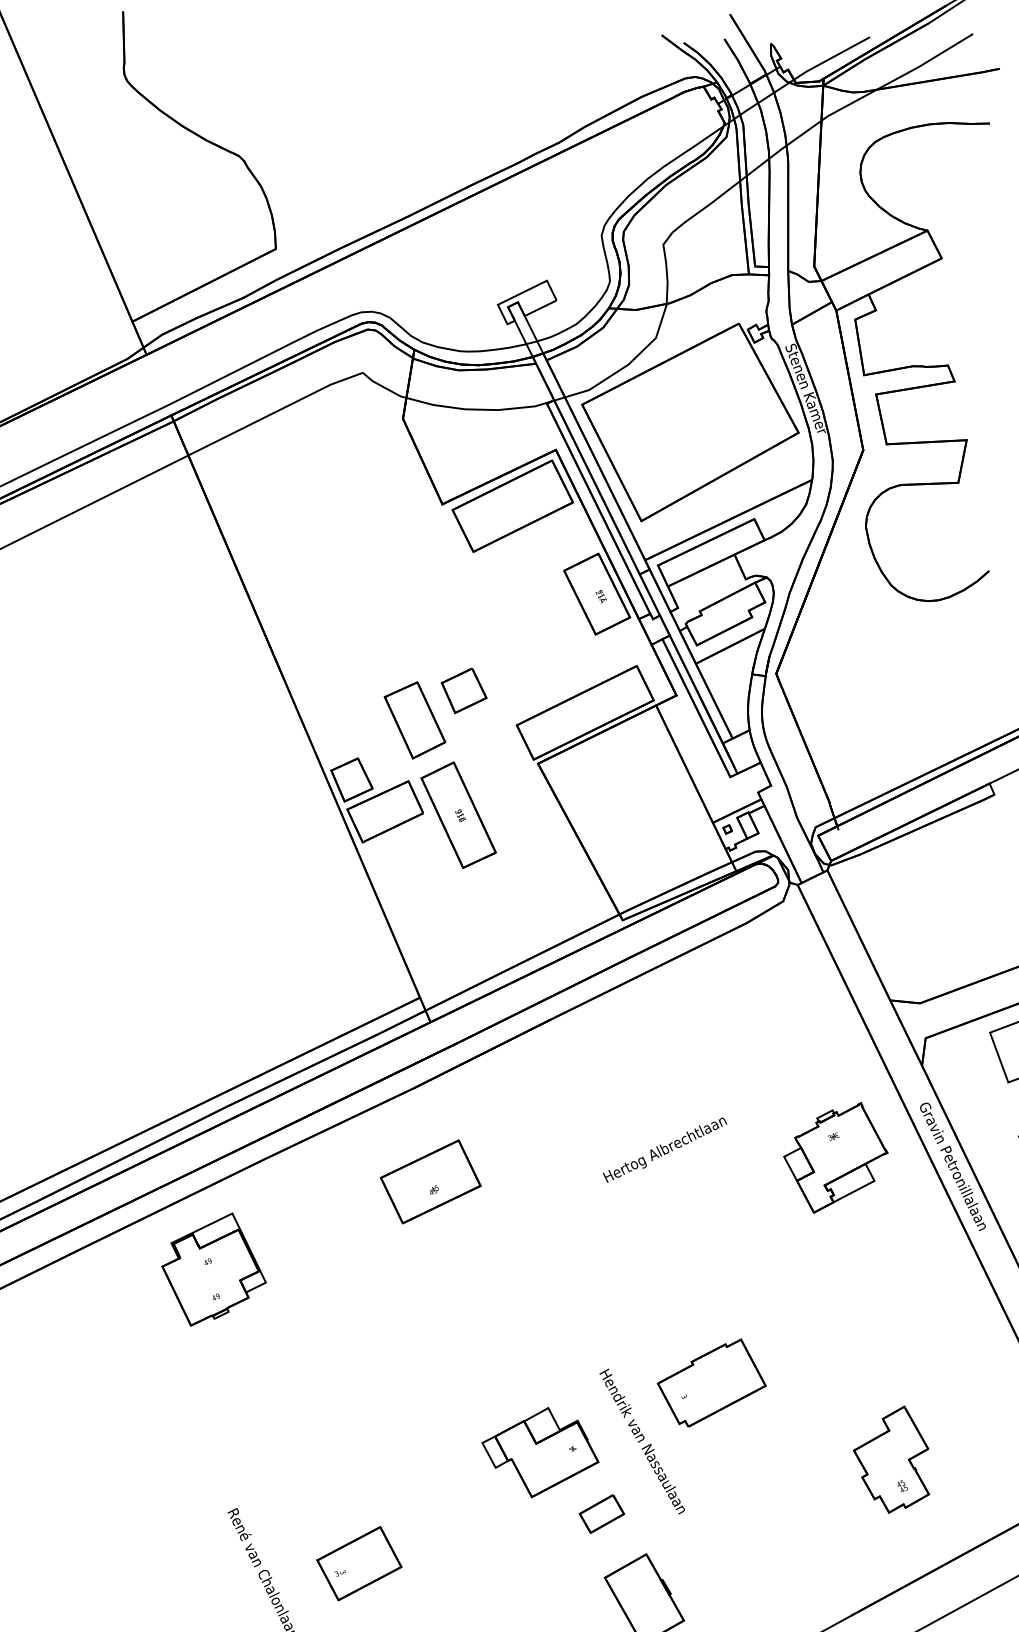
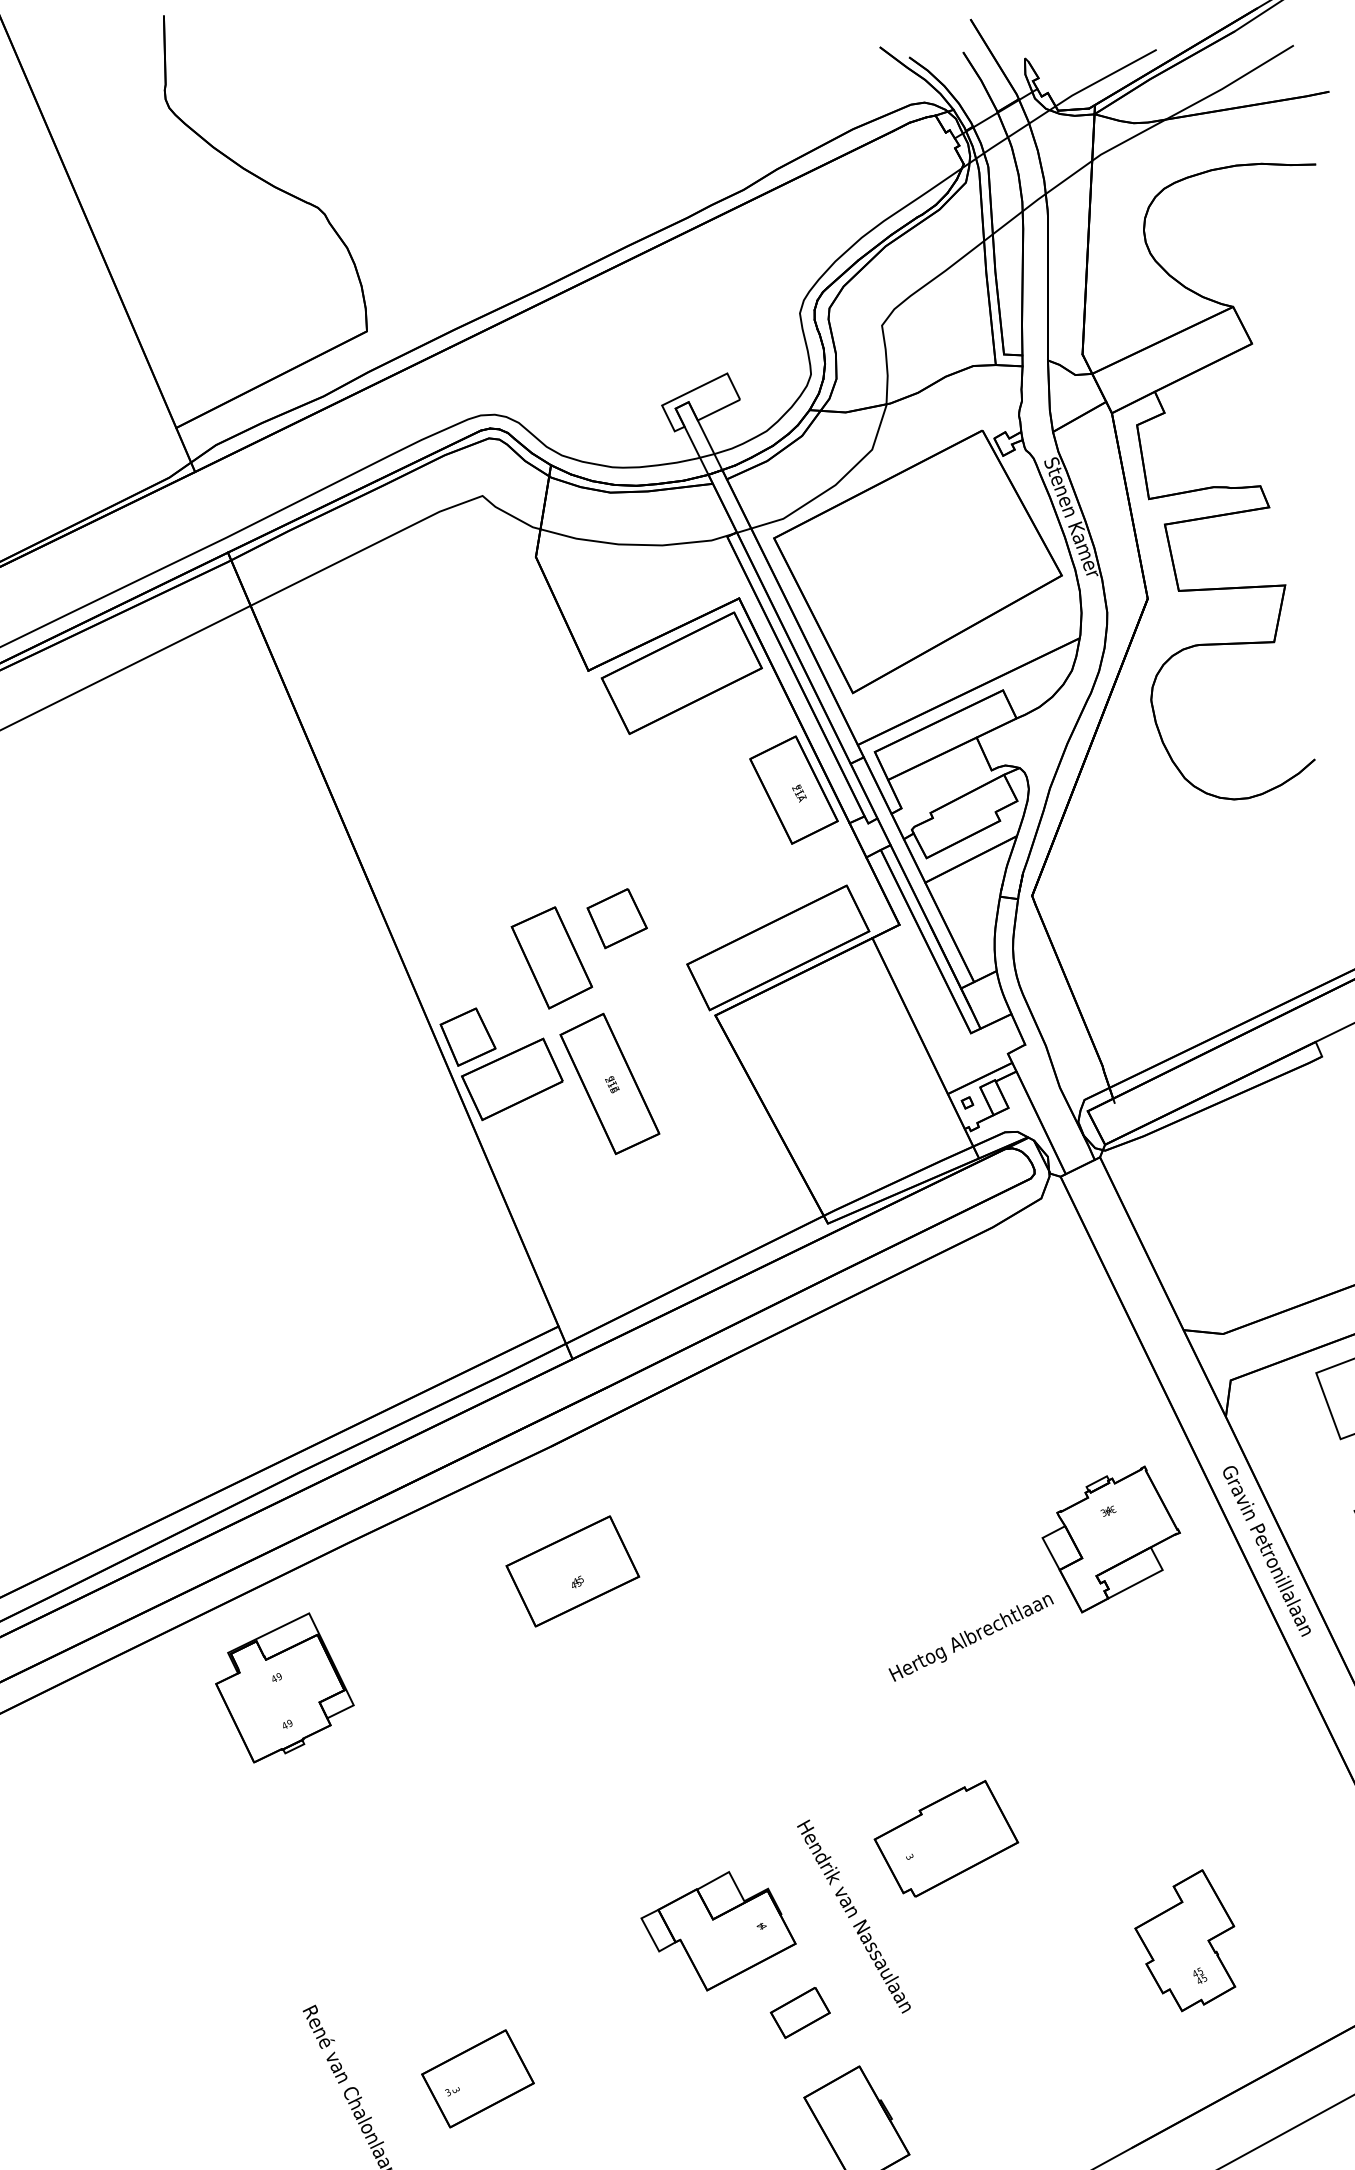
text: (664, 1150) -> (970, 1638), moved

